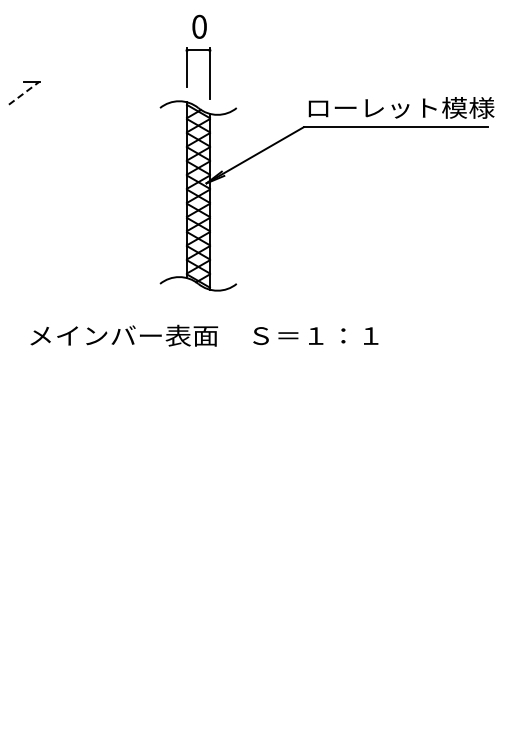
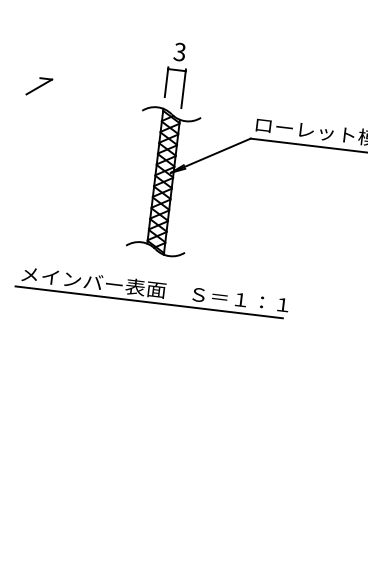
text: (199, 26) -> (179, 51), 0 -> 3
line: (24, 92) -> (39, 86), dashed -> solid
line: (198, 353) -> (149, 302), added

